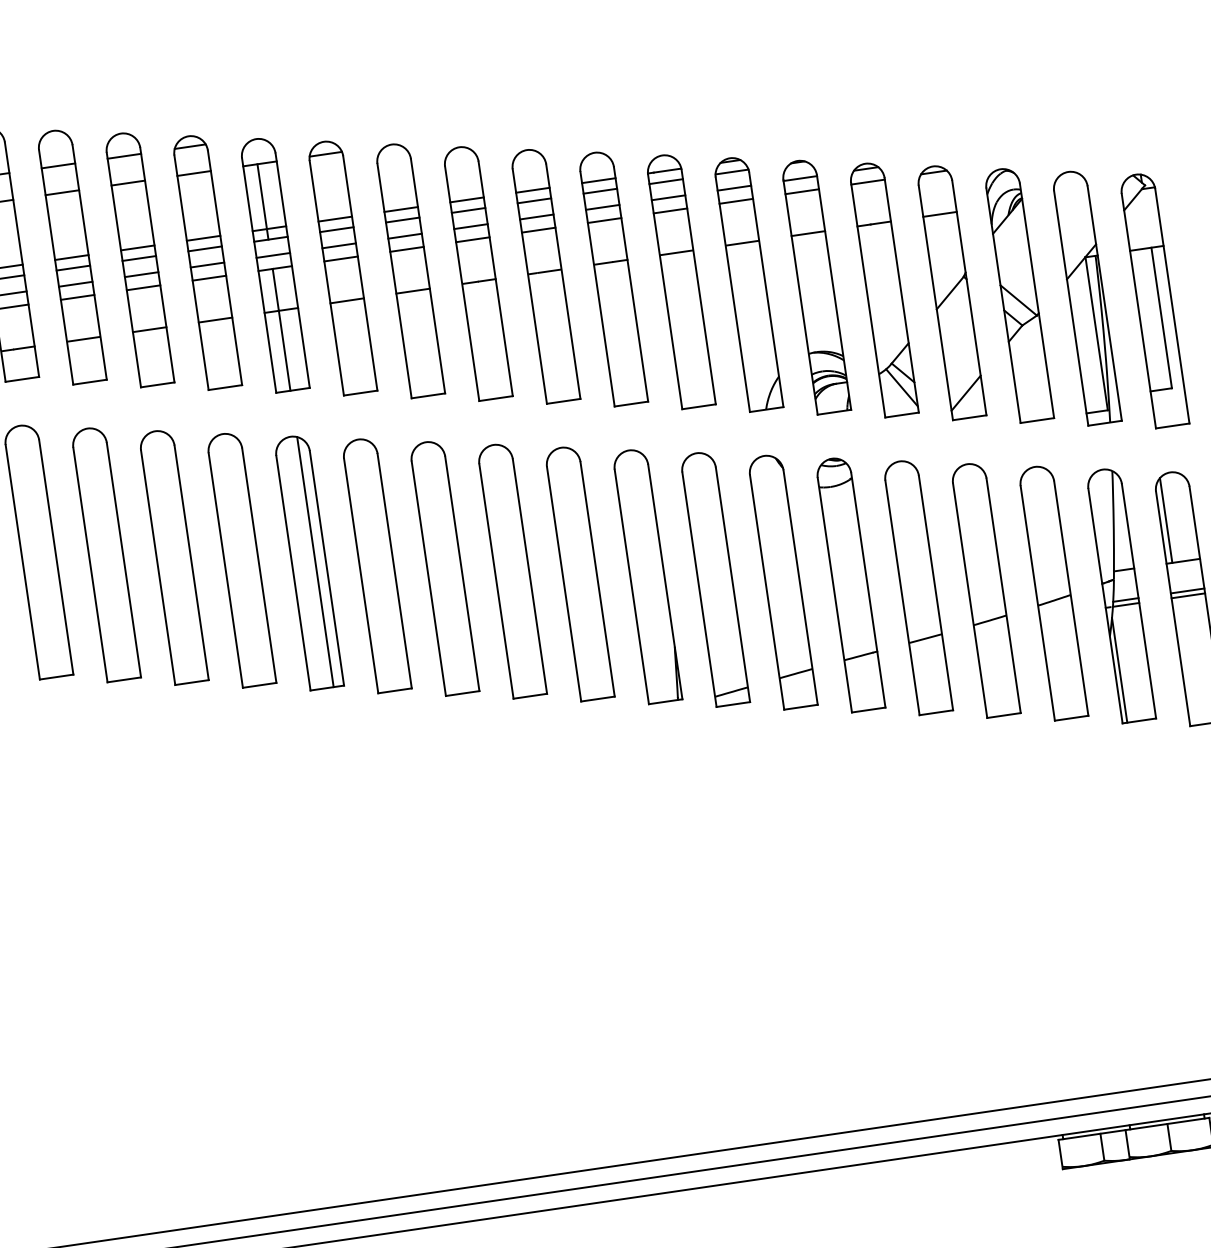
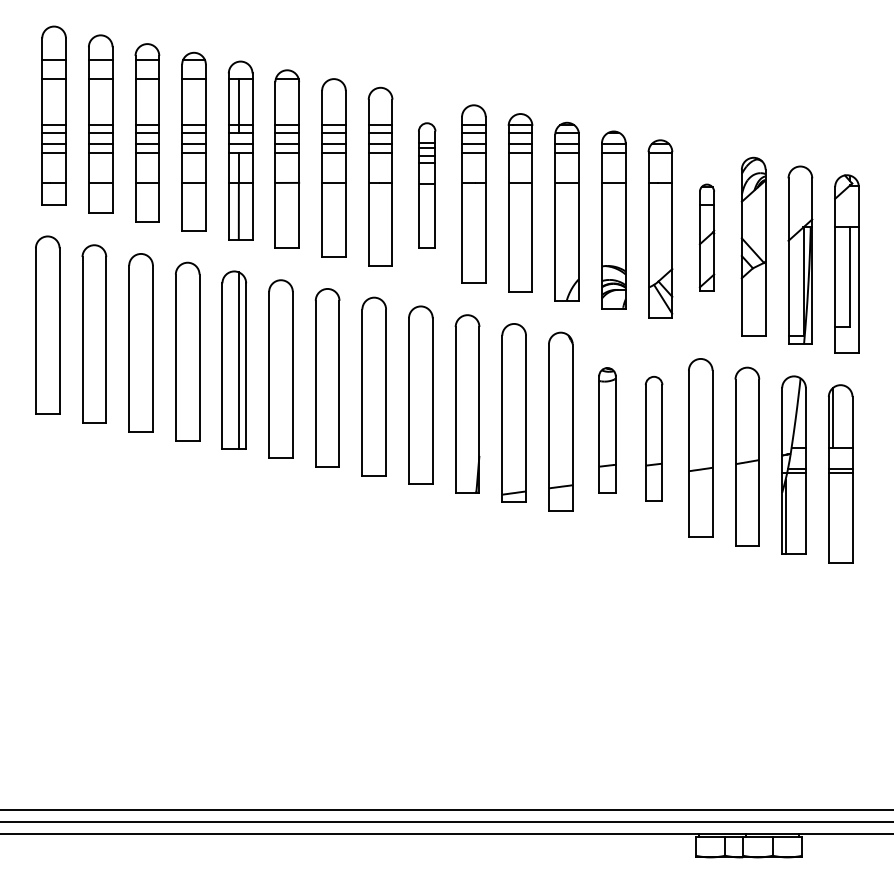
part: (544, 275) -> (426, 185), size x0.7
part: (950, 291) -> (706, 237), size x0.6
part: (850, 583) -> (607, 429), size x0.7
part: (917, 586) -> (653, 438), size x0.7

